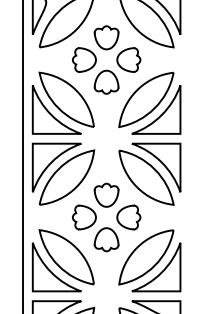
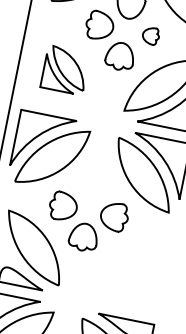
part: (128, 59) -> (150, 35), size x0.6
part: (62, 102) -> (64, 69), size x0.6
part: (106, 194) -> (94, 185), removed
part: (149, 260) -> (128, 270), removed

